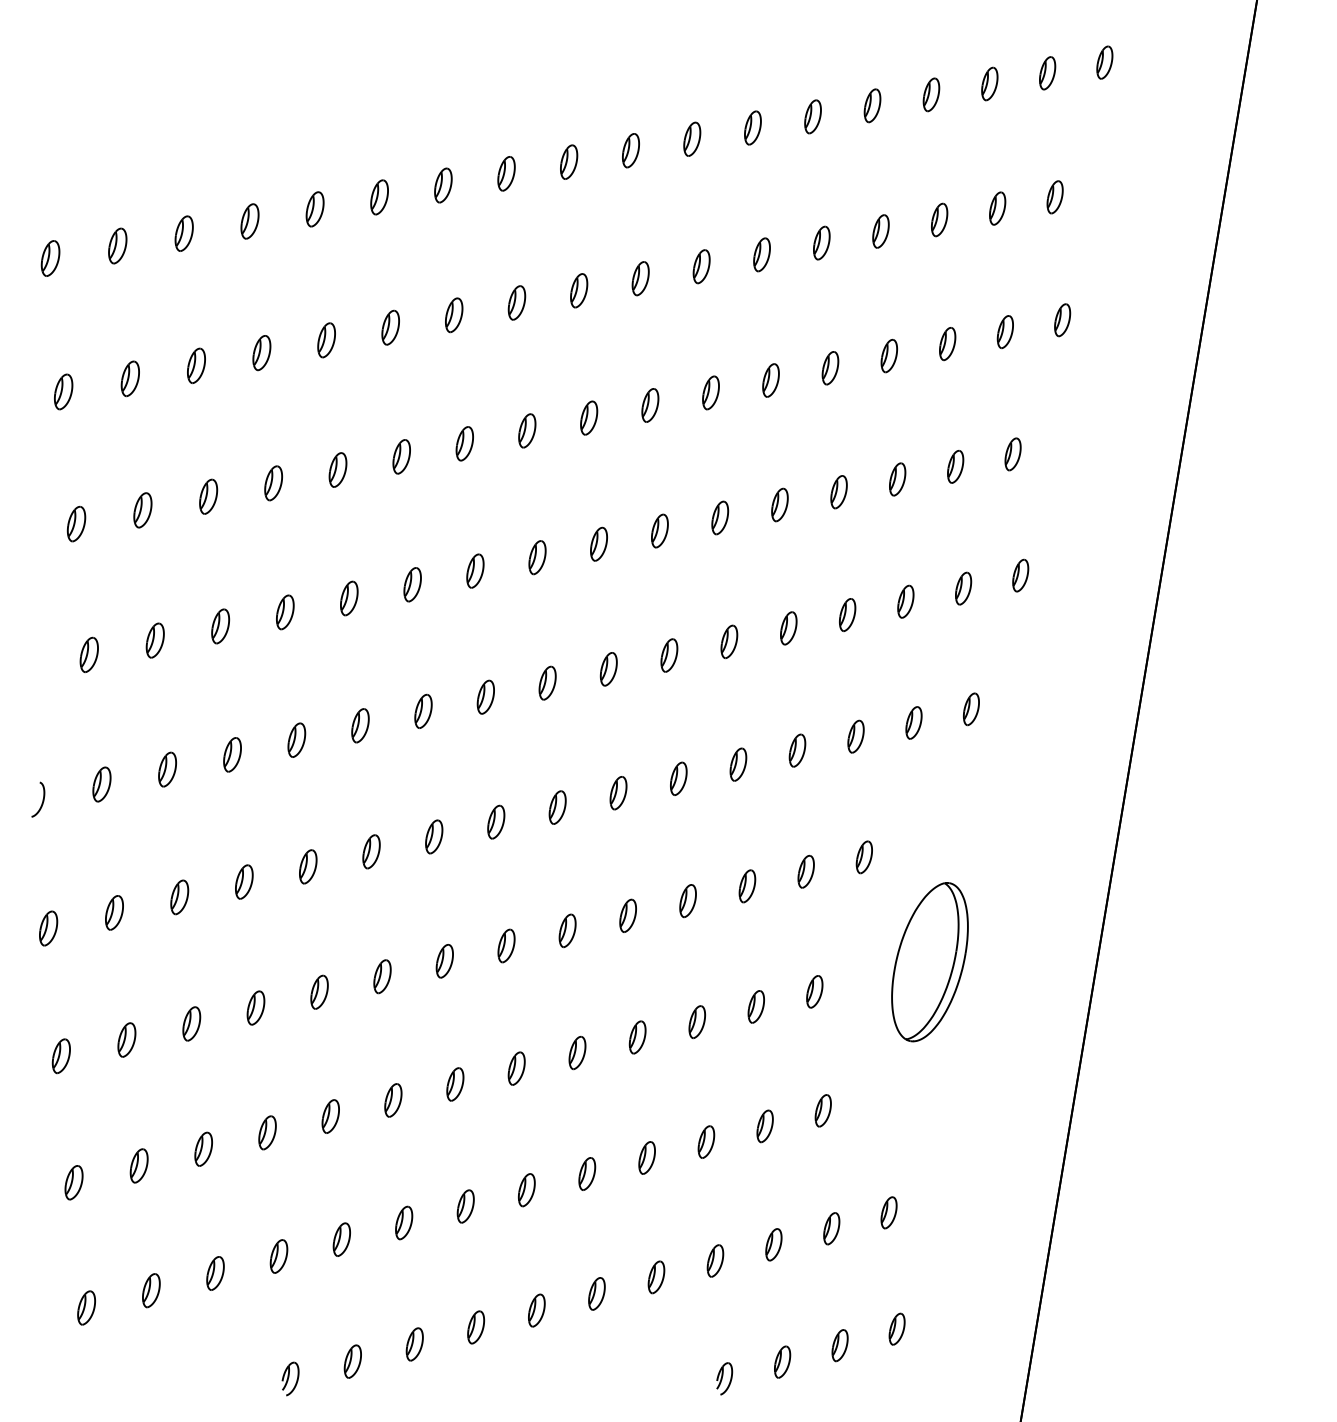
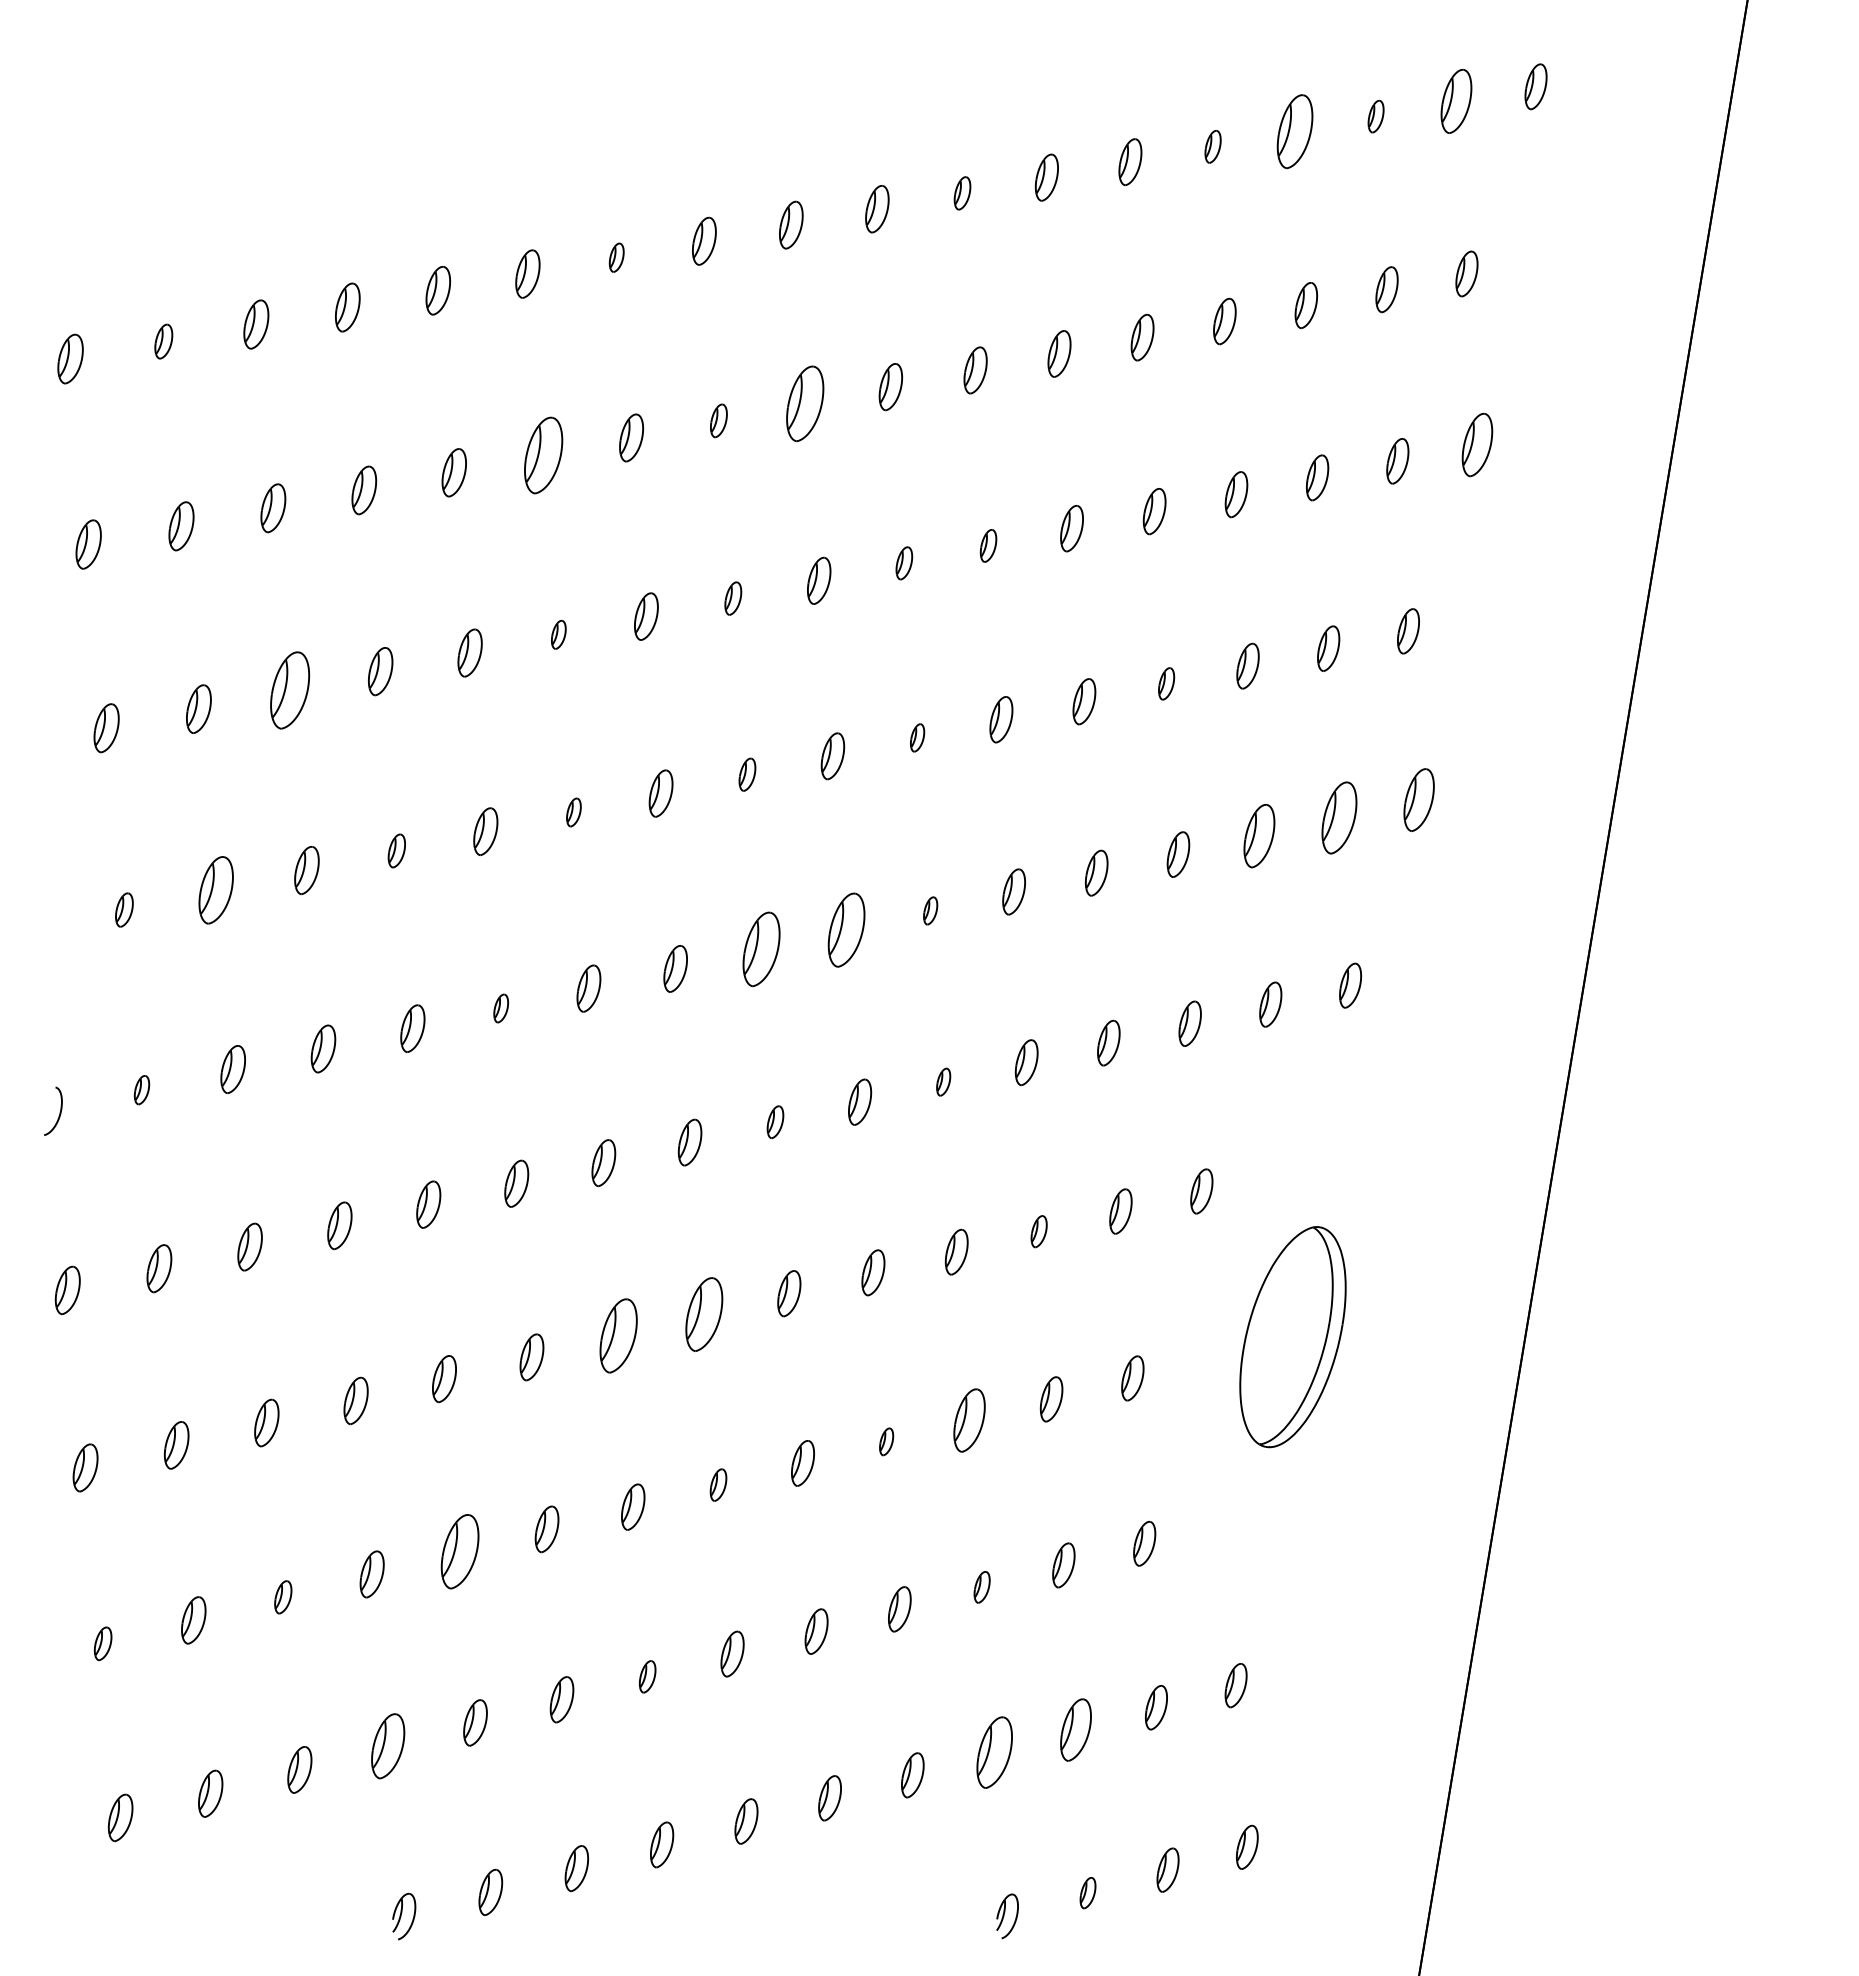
part: (1047, 73) -> (1456, 101), size x1.4
part: (989, 84) -> (1375, 116), size x0.7
part: (931, 94) -> (1294, 131), size x1.6
part: (872, 105) -> (1212, 146), size x0.7
part: (692, 139) -> (962, 193), size x0.7
part: (443, 185) -> (616, 257), size x0.6
part: (117, 245) -> (163, 341), size x0.7
part: (579, 290) -> (805, 403), size x1.6
part: (516, 302) -> (718, 420), size x0.7
part: (1062, 320) -> (1476, 444), size x1.4
part: (390, 327) -> (542, 454), size x1.6
part: (710, 392) -> (988, 545), size x0.7
part: (650, 405) -> (904, 563), size x0.7
part: (527, 430) -> (733, 598), size x0.7
part: (401, 456) -> (558, 634), size x0.6
part: (838, 491) -> (1166, 683), size x0.7
part: (208, 496) -> (290, 689), size x1.6
part: (659, 530) -> (917, 737), size x0.6
part: (537, 557) -> (747, 774), size x0.7
part: (1020, 575) -> (1418, 799), size x1.4
part: (412, 584) -> (573, 812), size x0.6
part: (963, 588) -> (1339, 817), size x1.6
part: (905, 602) -> (1259, 836), size x1.4
part: (285, 612) -> (396, 850), size x0.7
part: (154, 640) -> (215, 889), size x1.4
part: (89, 654) -> (124, 909), size x0.7
part: (669, 655) -> (930, 910), size x0.6
part: (608, 668) -> (846, 929), size x1.6
part: (547, 683) -> (761, 949), size x1.6
part: (359, 725) -> (500, 1008), size x0.6
part: (678, 778) -> (943, 1081), size x0.6
part: (101, 784) -> (141, 1089), size x0.6
part: (557, 807) -> (775, 1121), size x0.7
part: (746, 886) -> (1038, 1231), size x0.7
part: (506, 945) -> (704, 1314), size x1.6
part: (444, 960) -> (618, 1335), size x1.6
part: (697, 1022) -> (969, 1420), size x1.4
part: (637, 1037) -> (886, 1441), size x0.6
part: (516, 1068) -> (718, 1484), size x0.7
part: (330, 1116) -> (459, 1551), size x1.6
part: (705, 1142) -> (981, 1587), size x0.7
part: (203, 1149) -> (282, 1597), size x0.7
part: (73, 1182) -> (102, 1643), size x0.7
part: (465, 1206) -> (647, 1676), size x0.7
part: (773, 1244) -> (1075, 1729), size x1.4
part: (278, 1256) -> (387, 1746), size x1.4
part: (715, 1260) -> (994, 1752), size x1.6
part: (782, 1361) -> (1087, 1892), size x0.7

